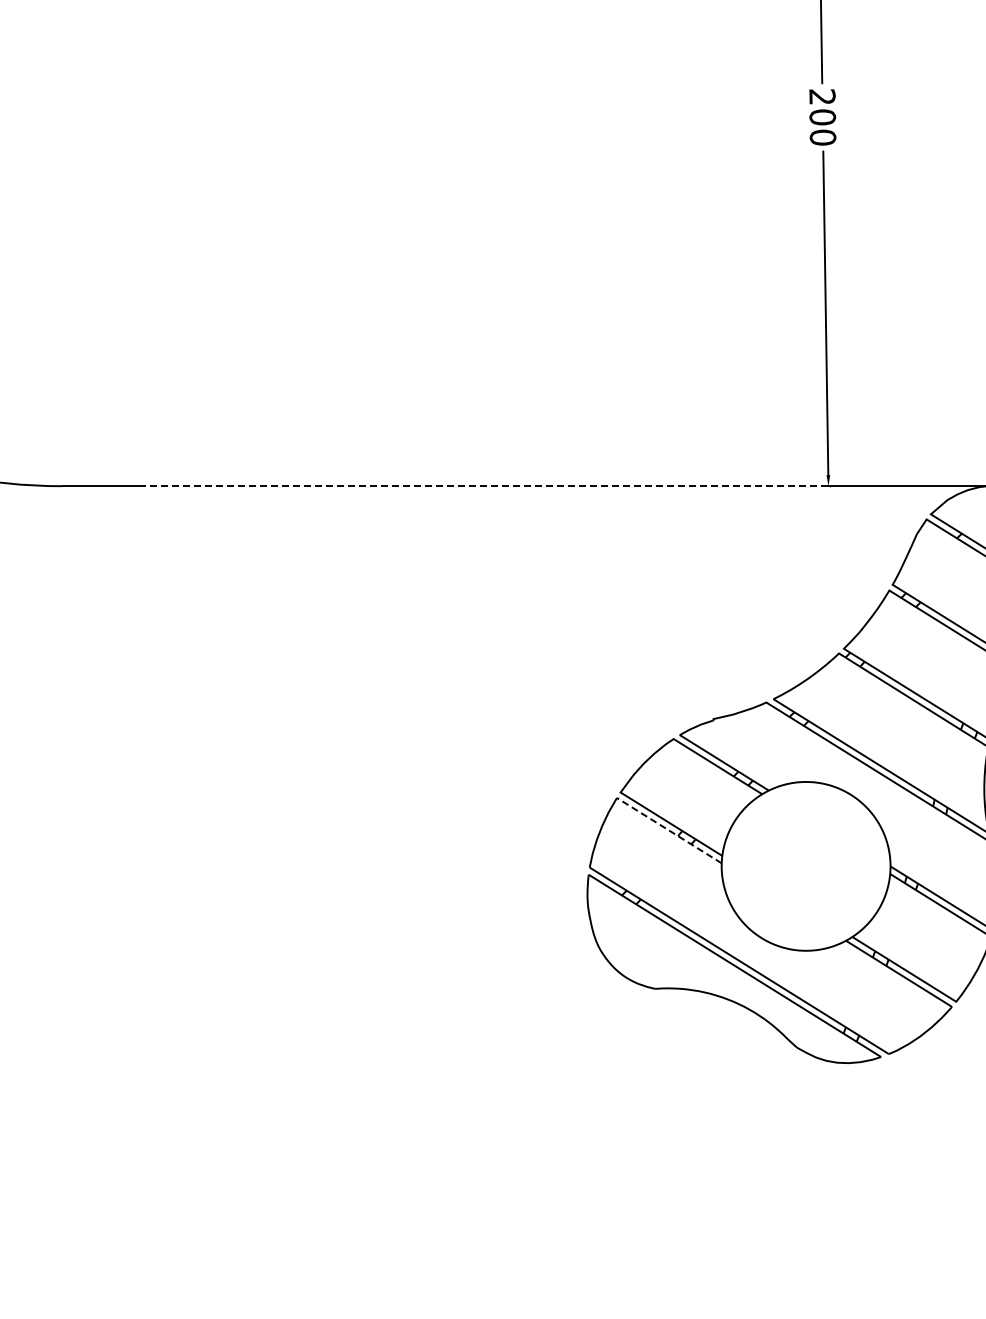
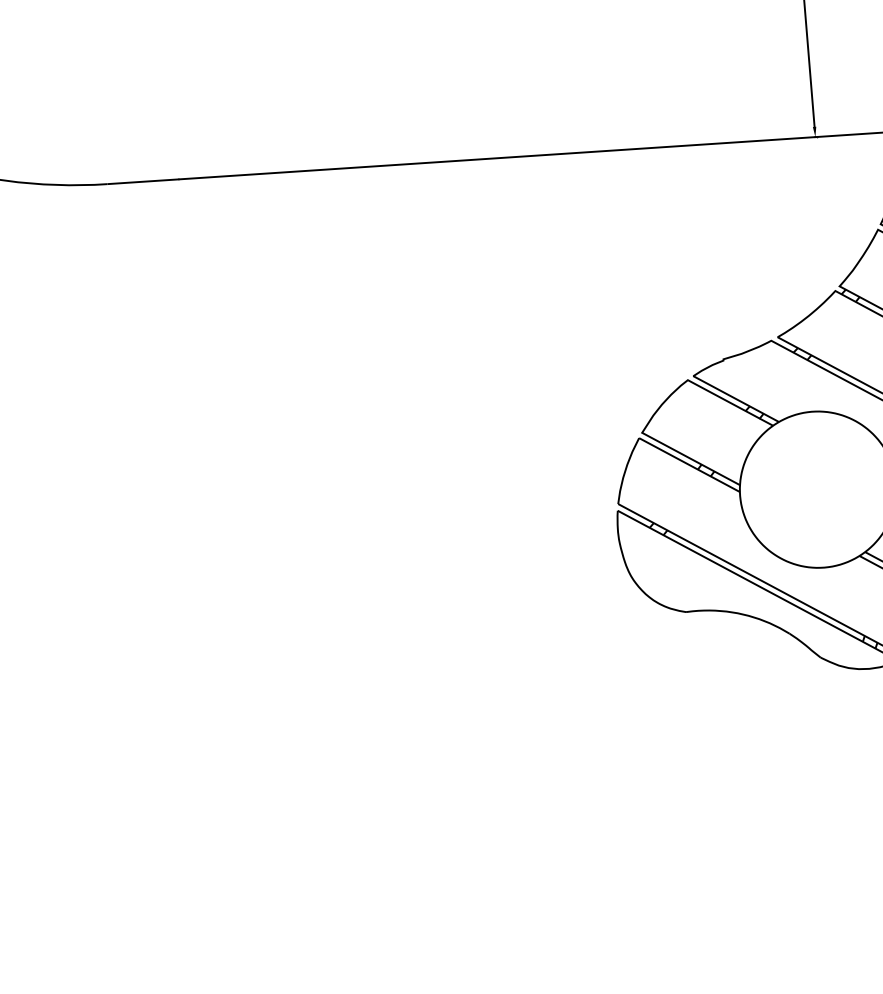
line: (483, 486) -> (496, 158), dashed -> solid
line: (669, 830) -> (689, 464), dashed -> solid

